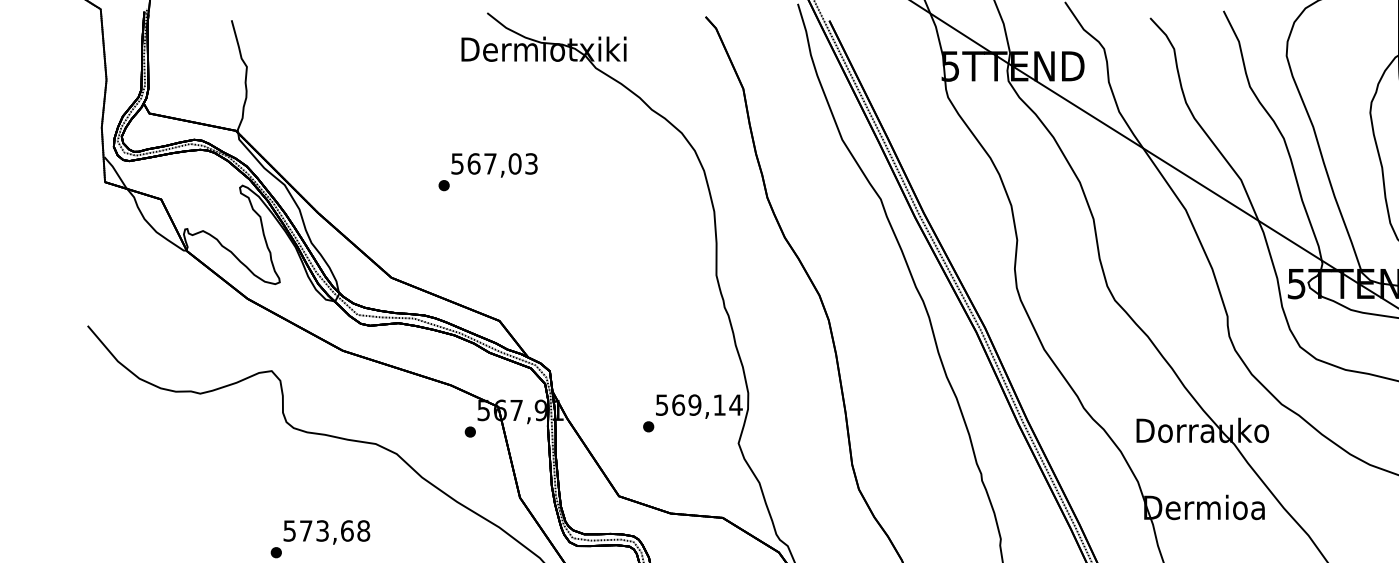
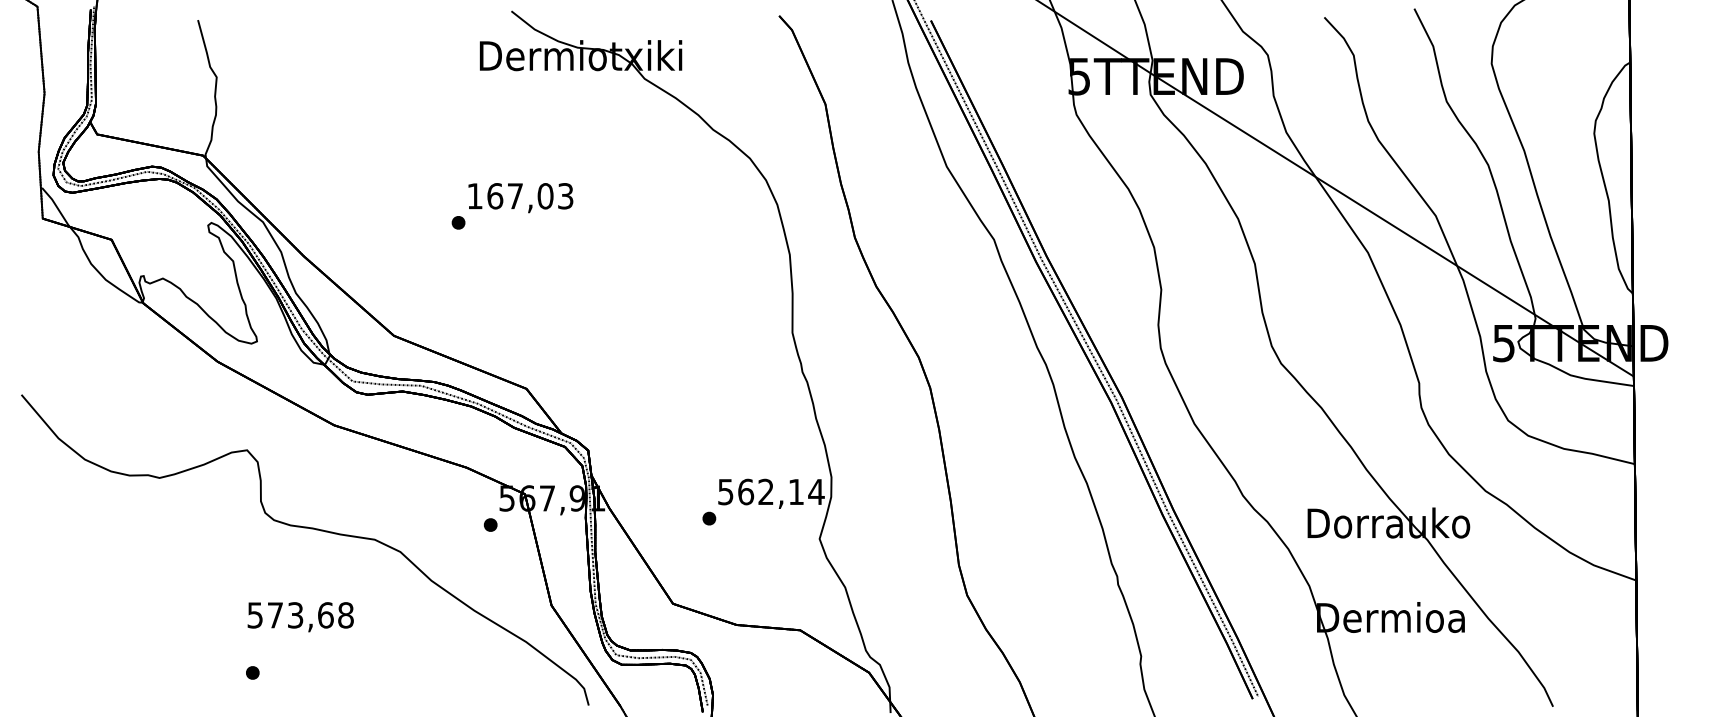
text: (457, 164) -> (474, 196), 567,03 -> 167,03
text: (694, 405) -> (765, 492), 569,14 -> 562,14
text: (326, 532) -> (300, 617), moved

